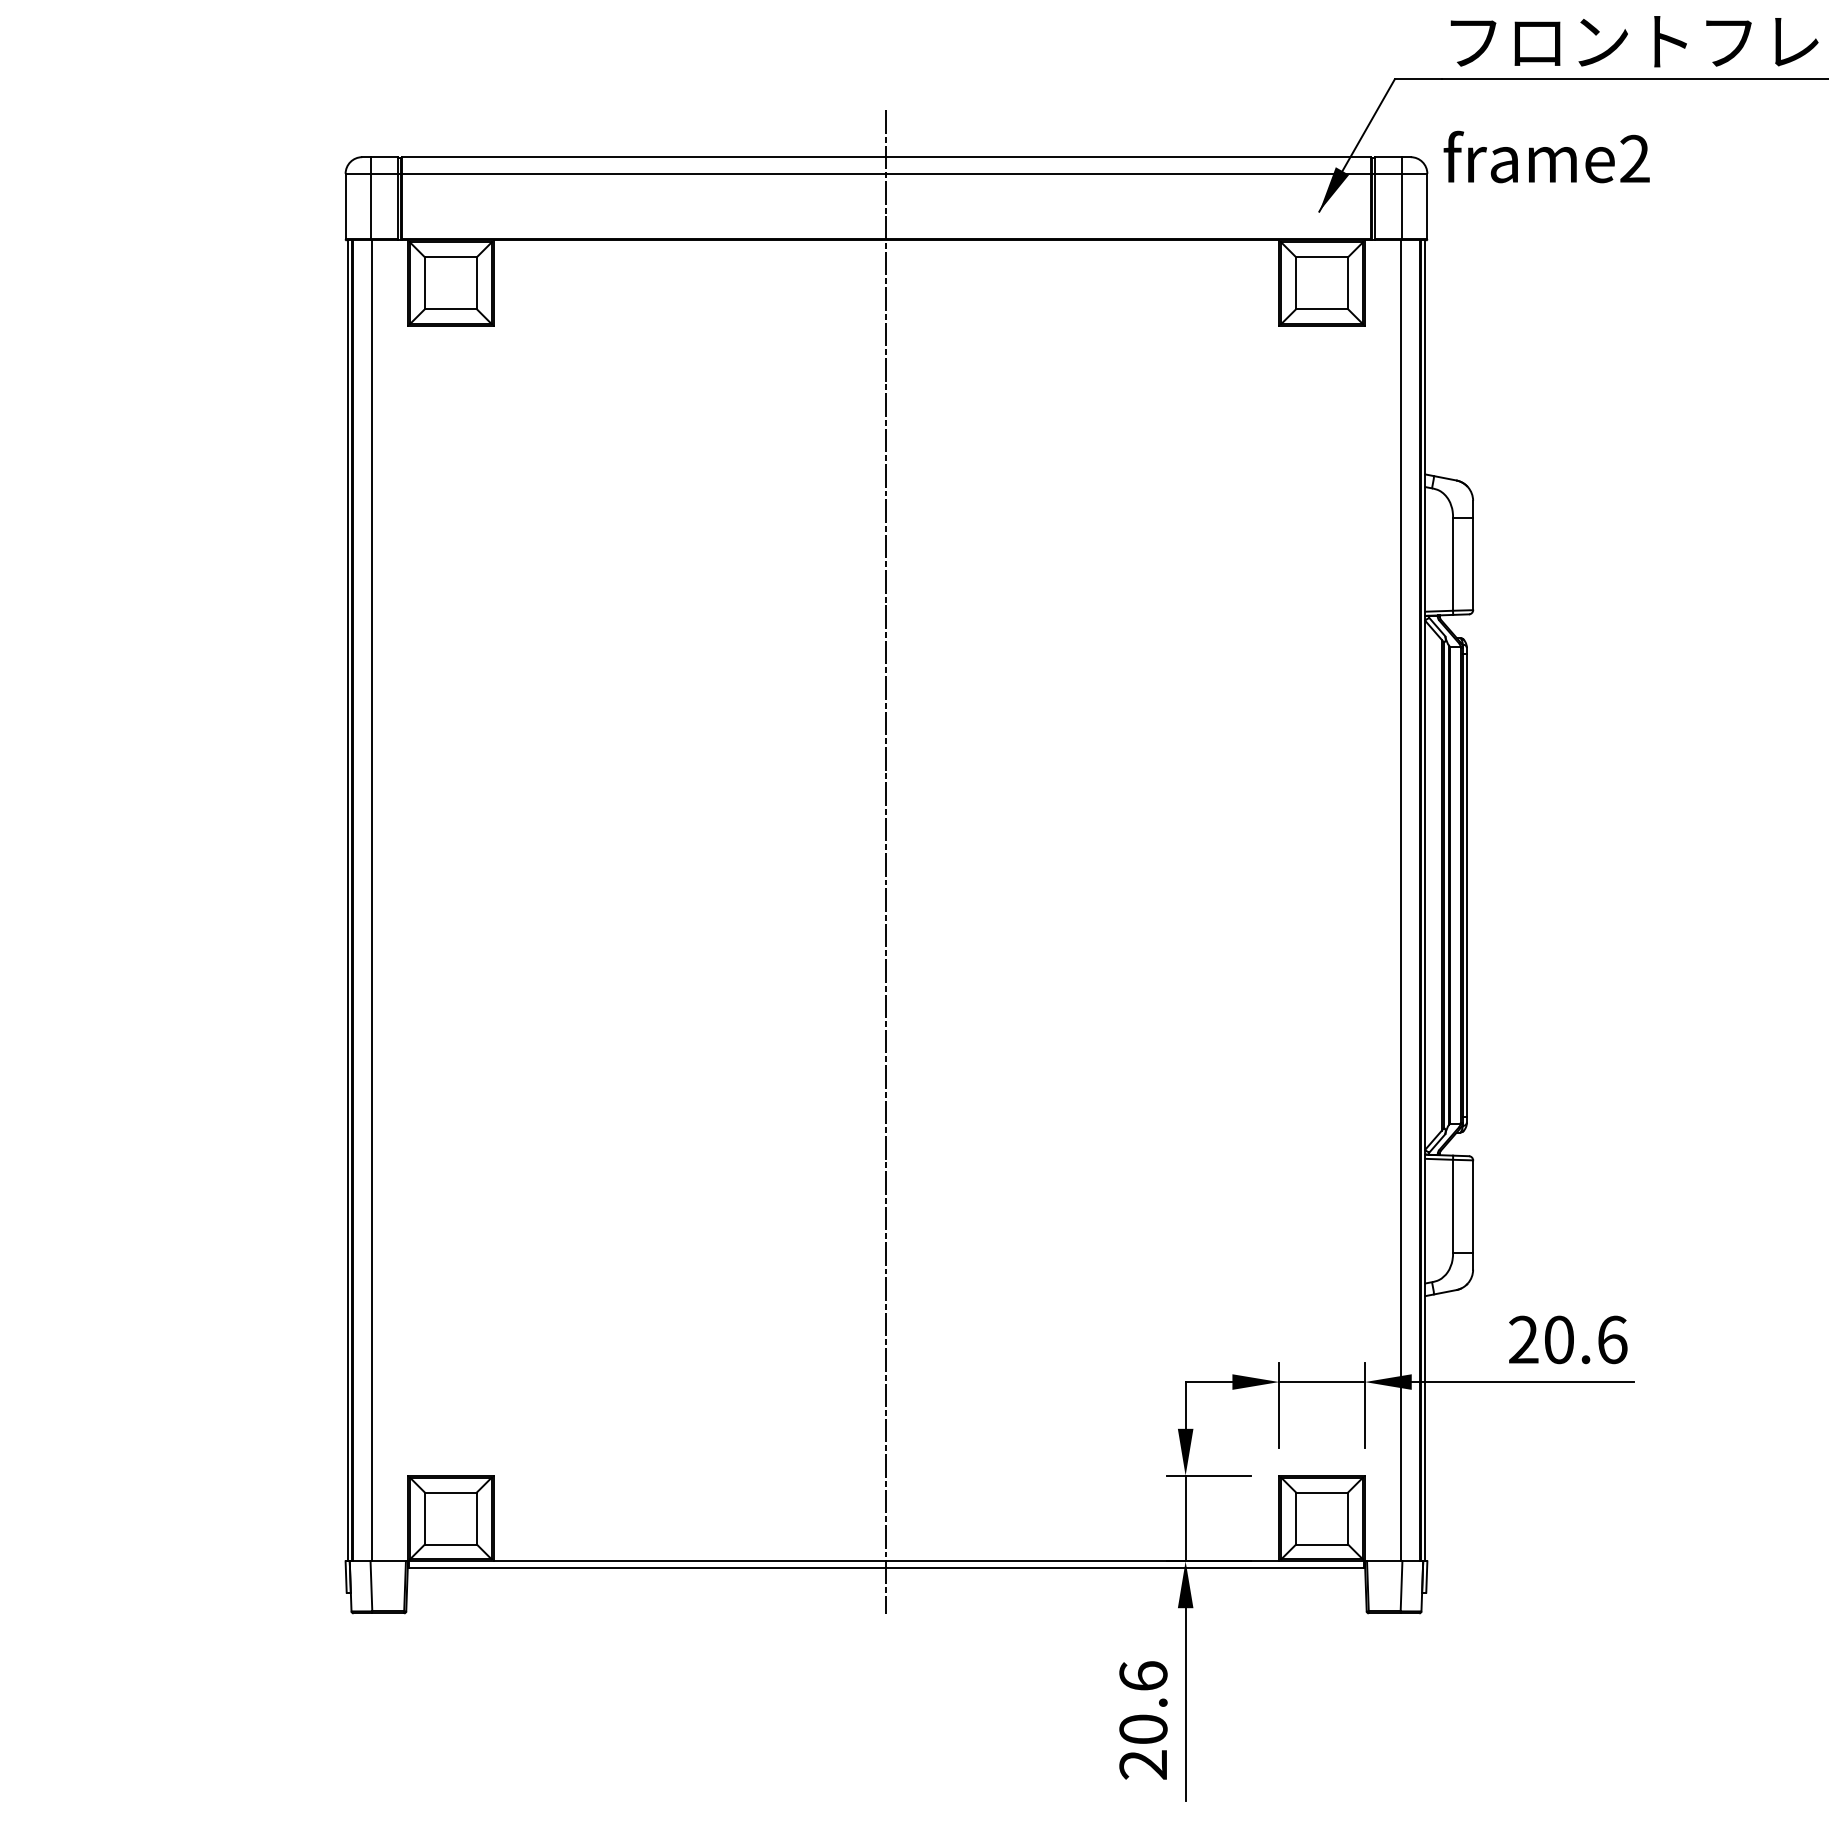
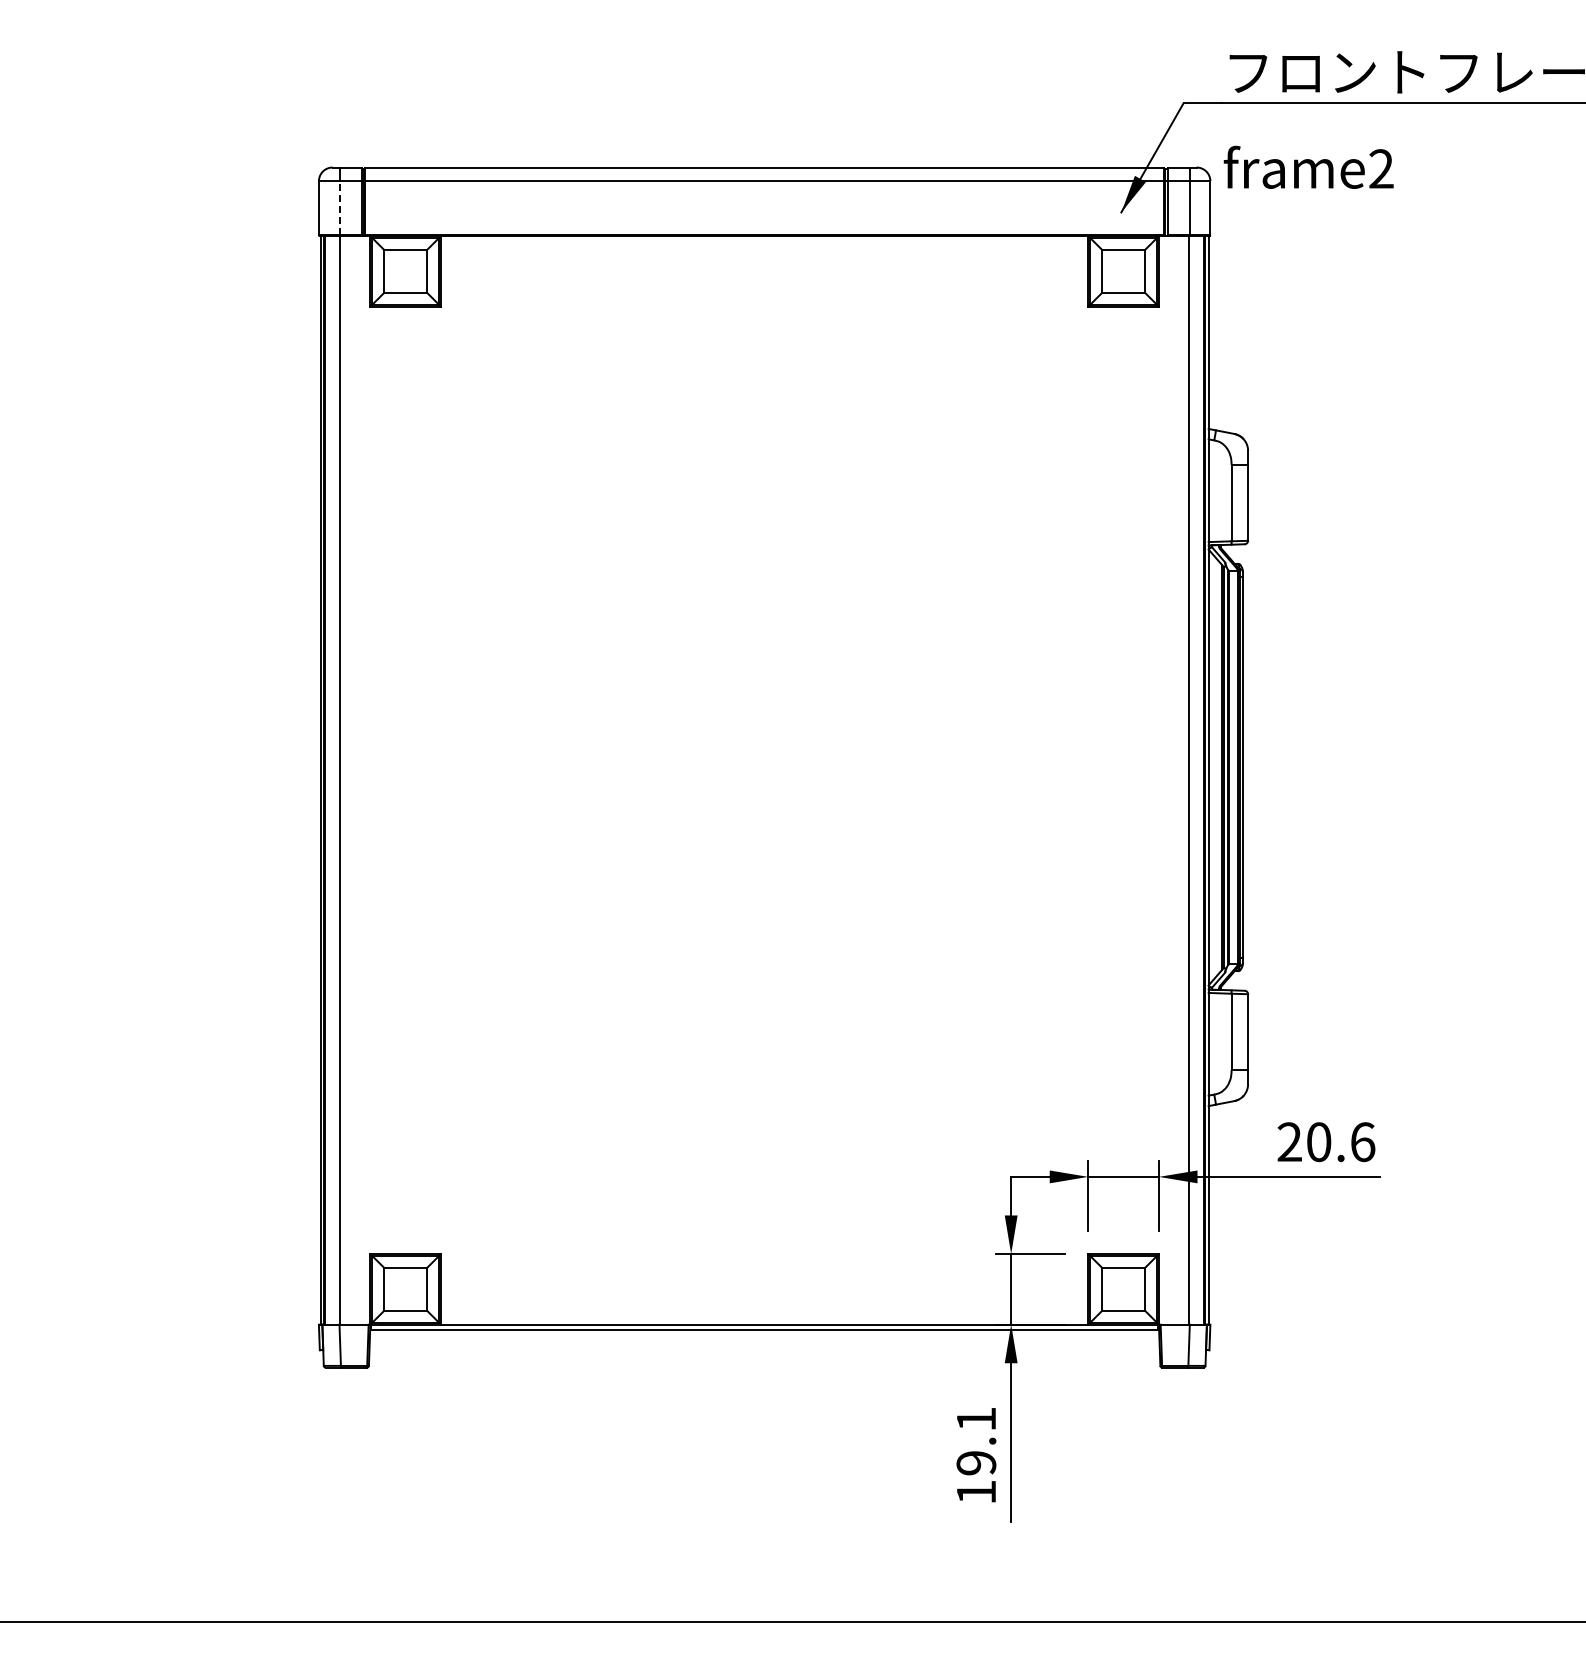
line: (370, 205) -> (339, 207), solid -> dashed
line: (886, 862) -> (764, 748), removed
text: (1143, 1720) -> (976, 1455), 20.6 -> 19.1

